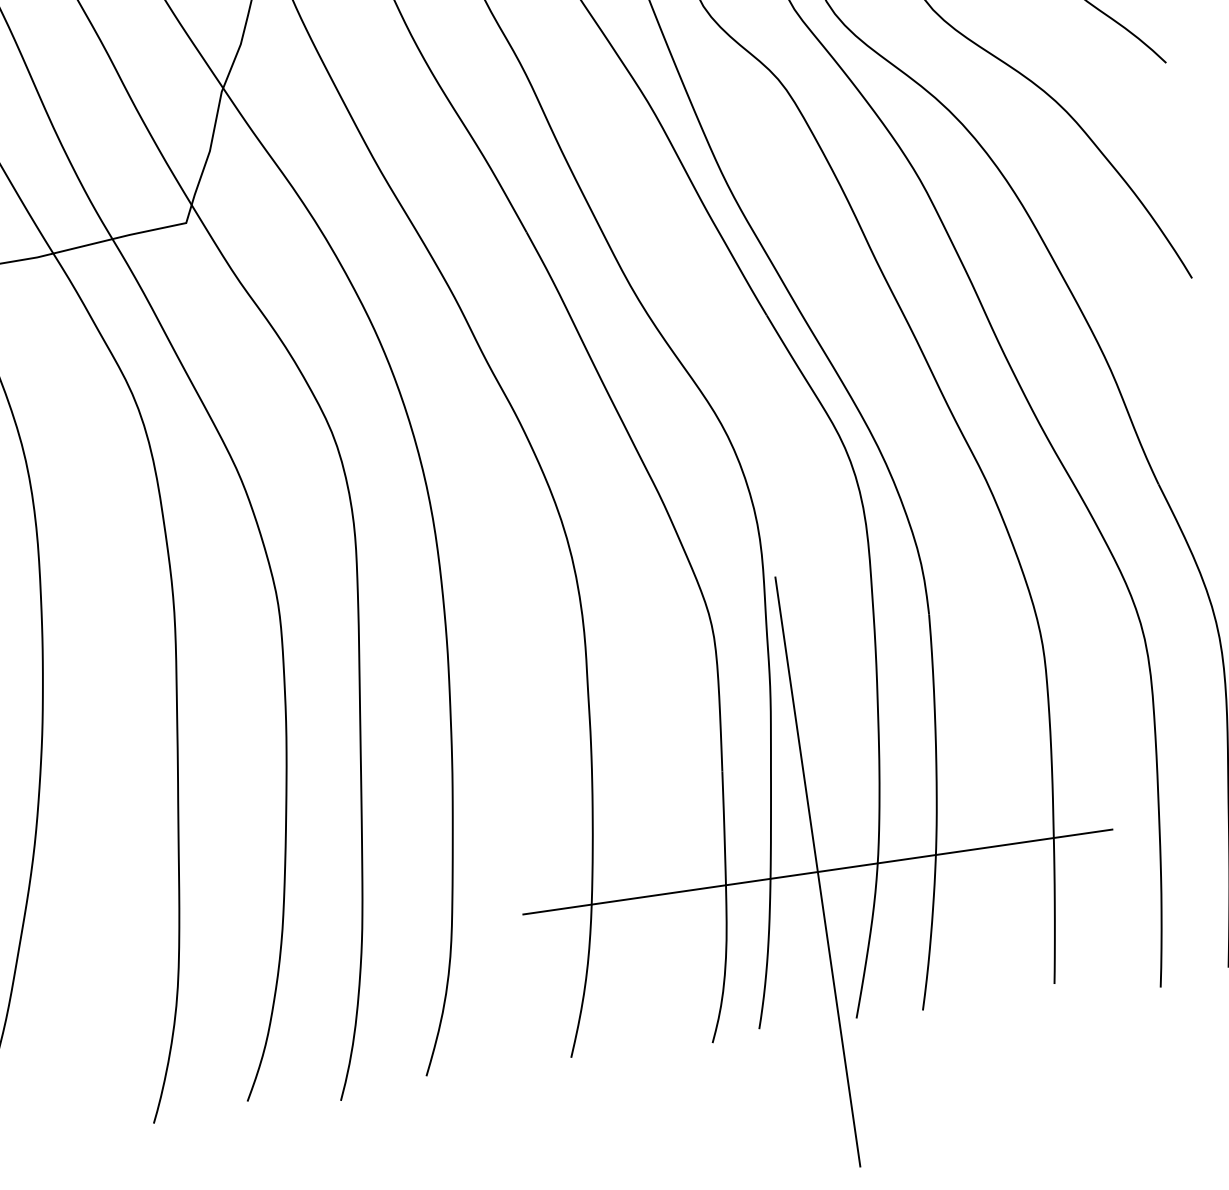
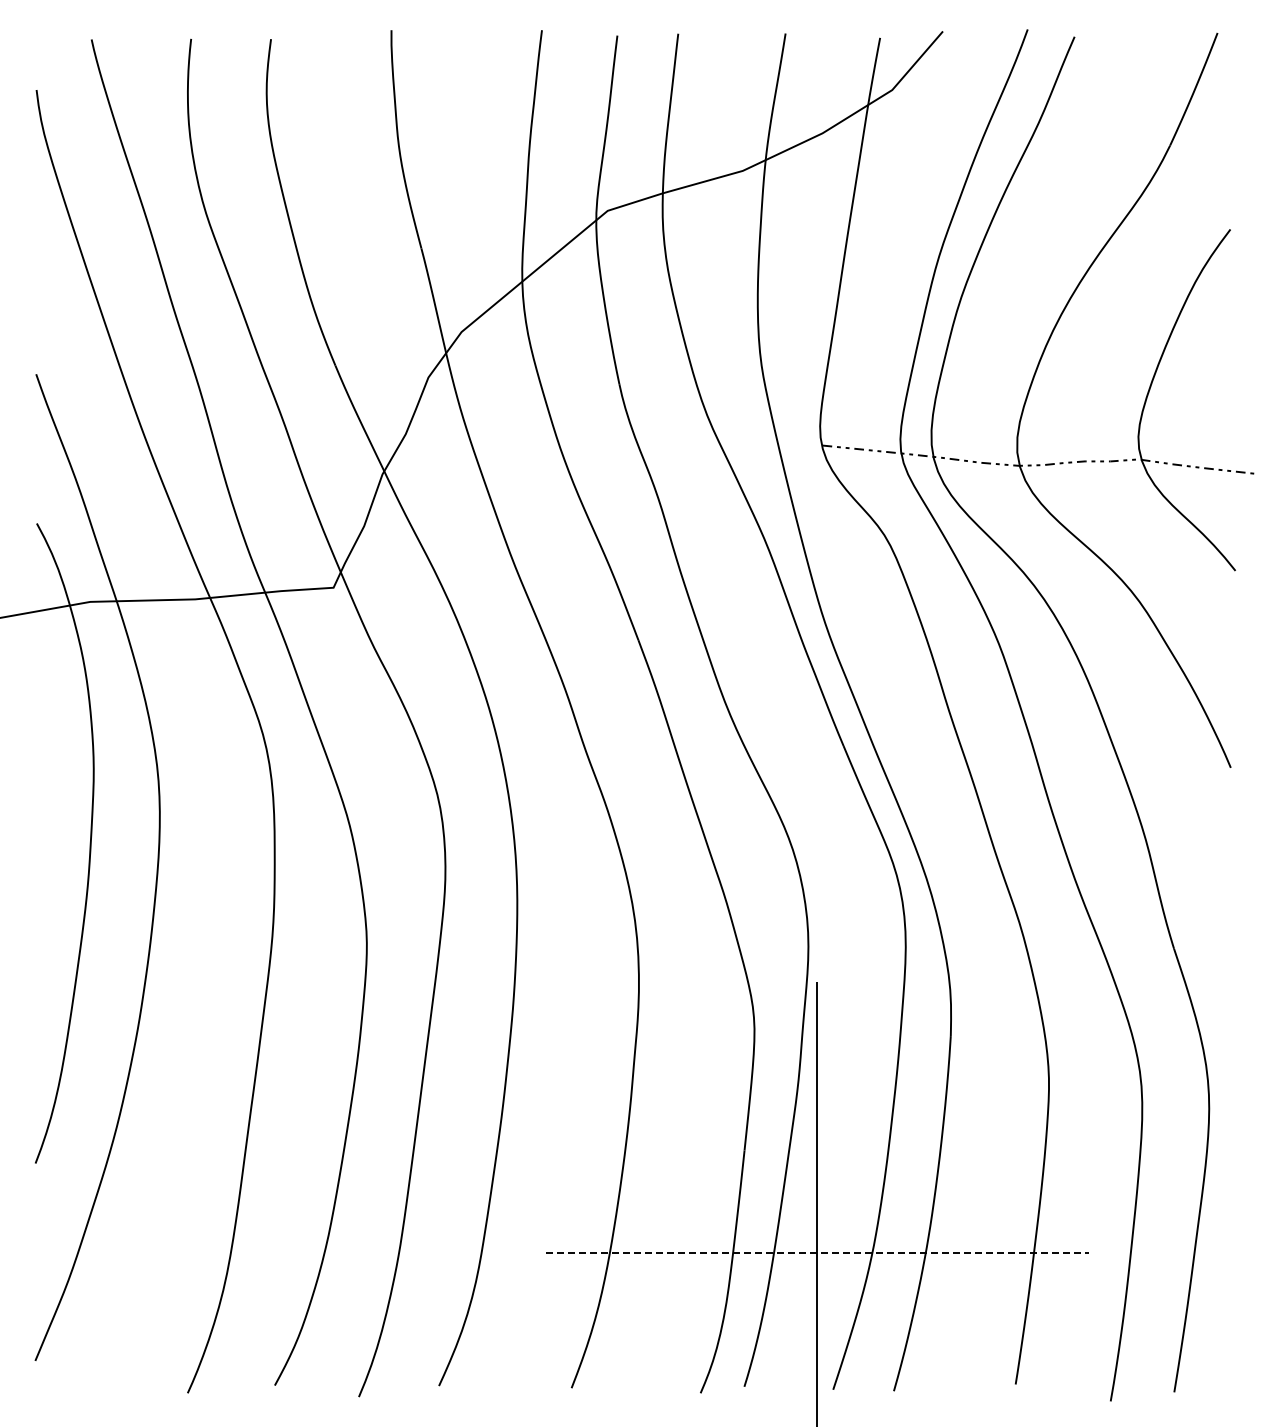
line: (818, 872) -> (817, 1253), solid -> dashed

